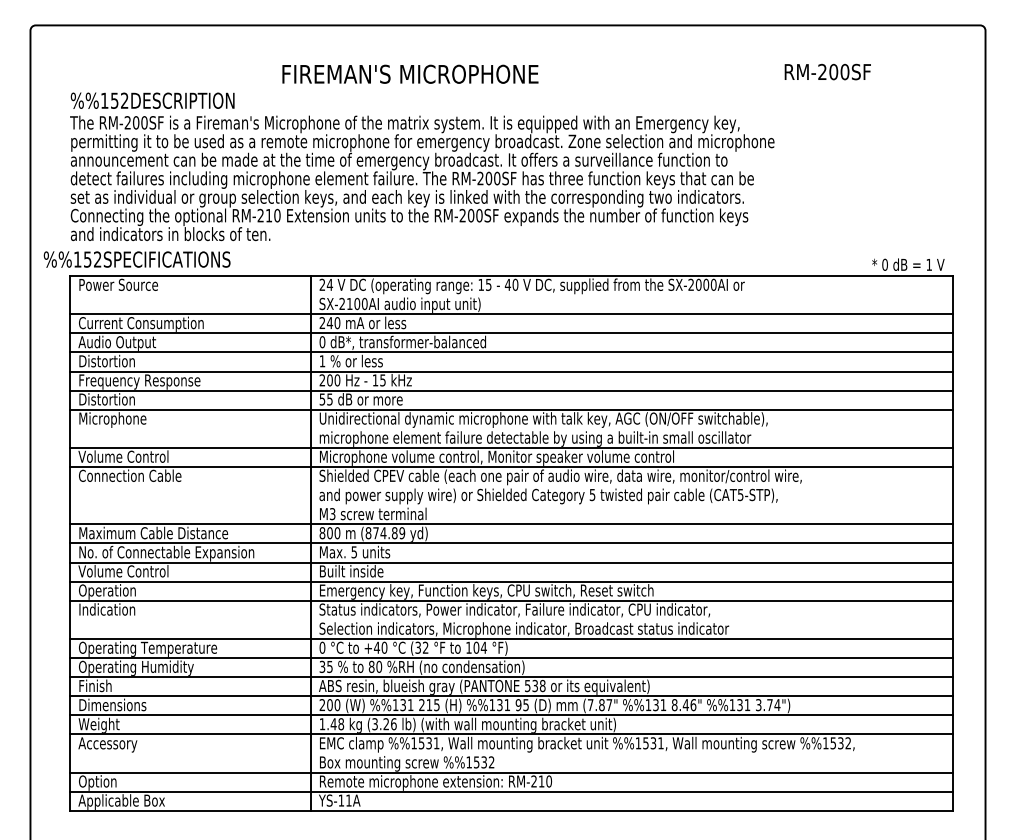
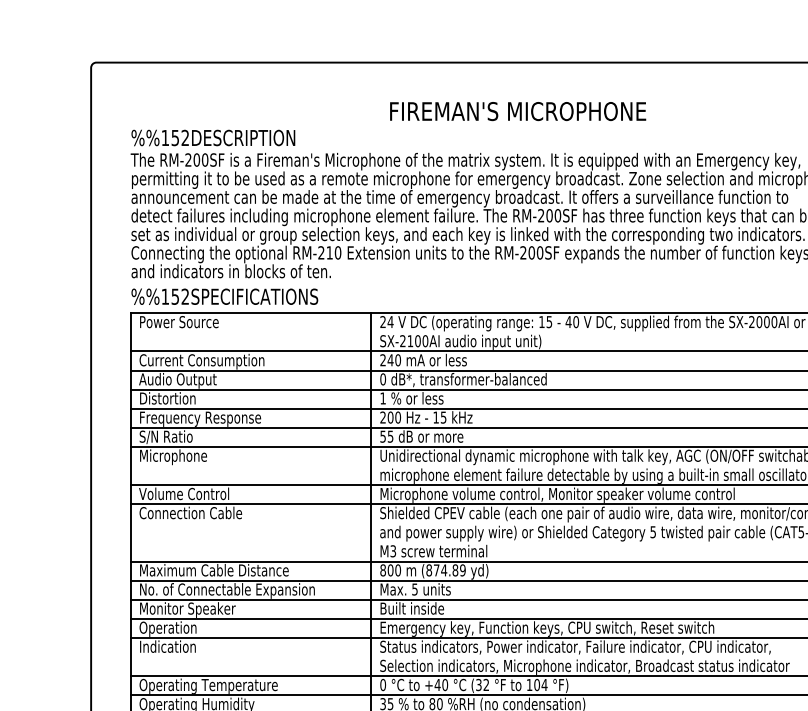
text: (410, 73) -> (518, 110), moved
text: (136, 259) -> (224, 296), moved
text: (106, 399) -> (167, 436), Distortion -> S/N Ratio
text: (126, 572) -> (187, 609), Volume Control -> Monitor Speaker

